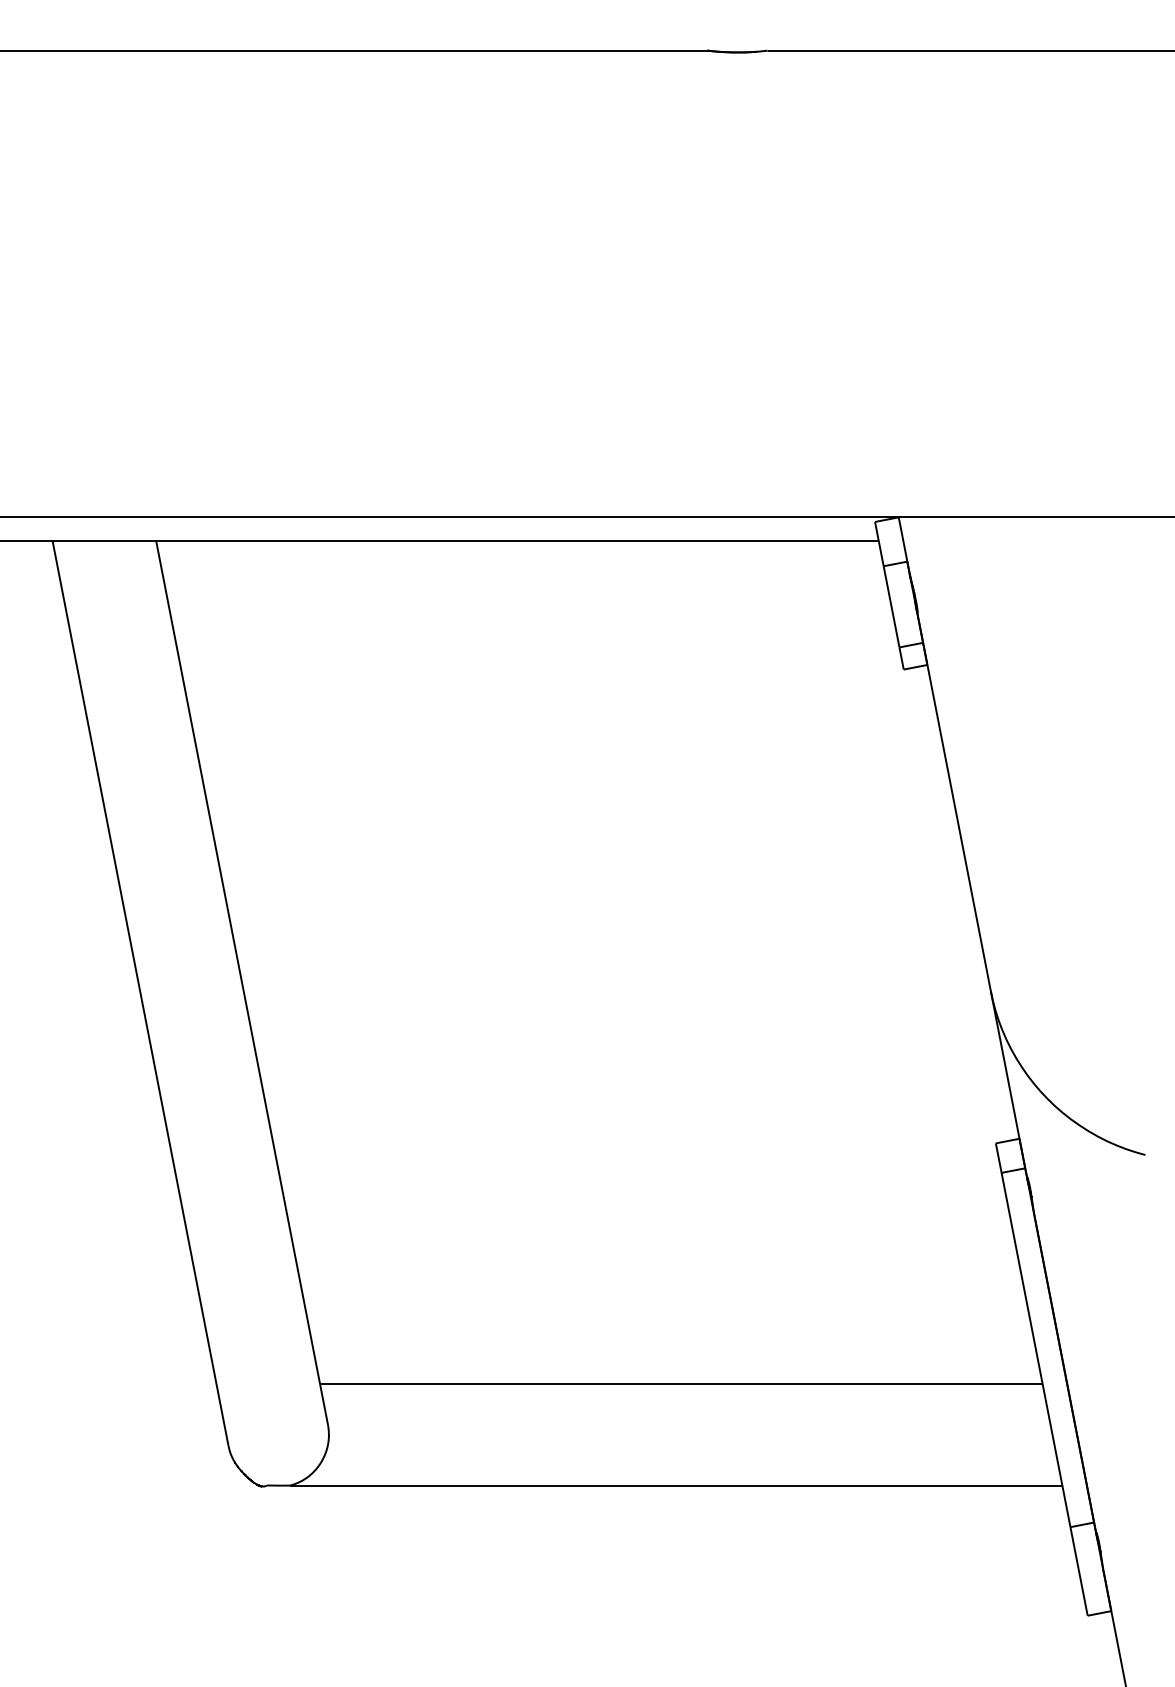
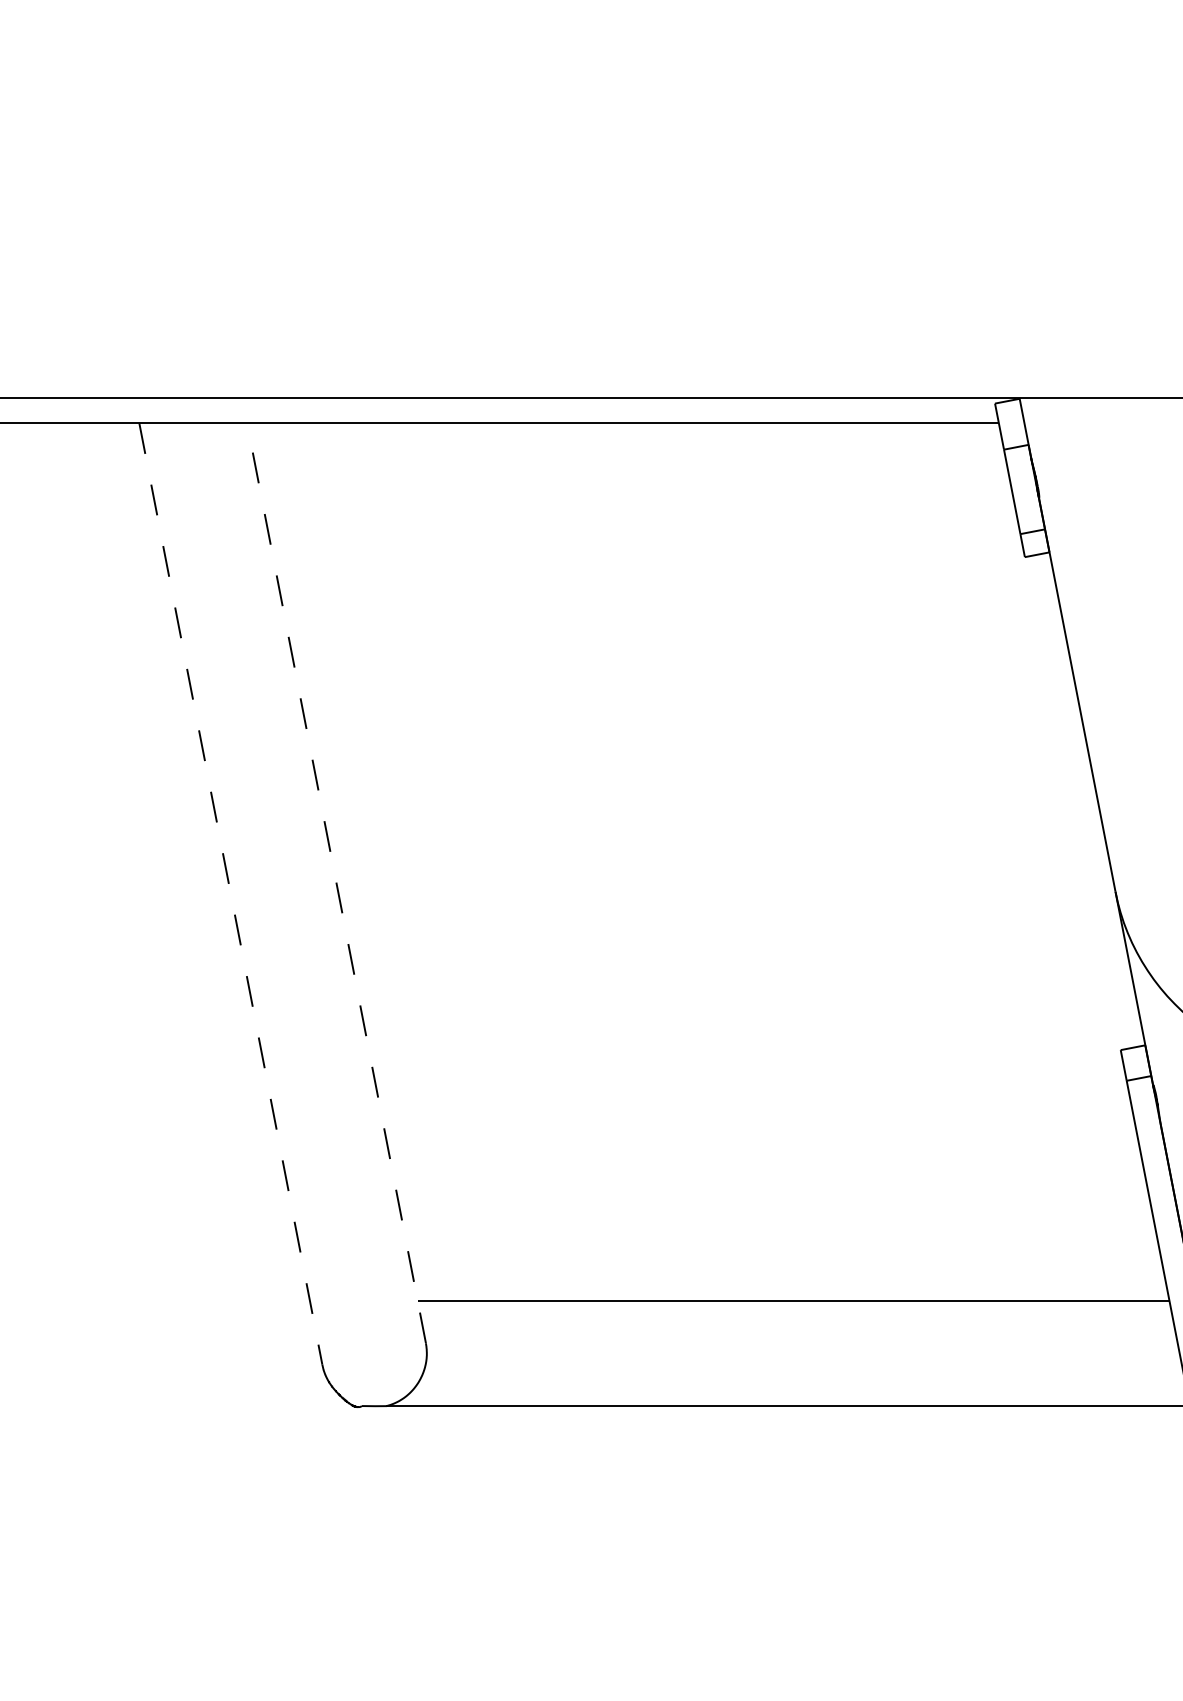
line: (242, 982) -> (336, 882), solid -> dashed
line: (140, 993) -> (230, 894), solid -> dashed

